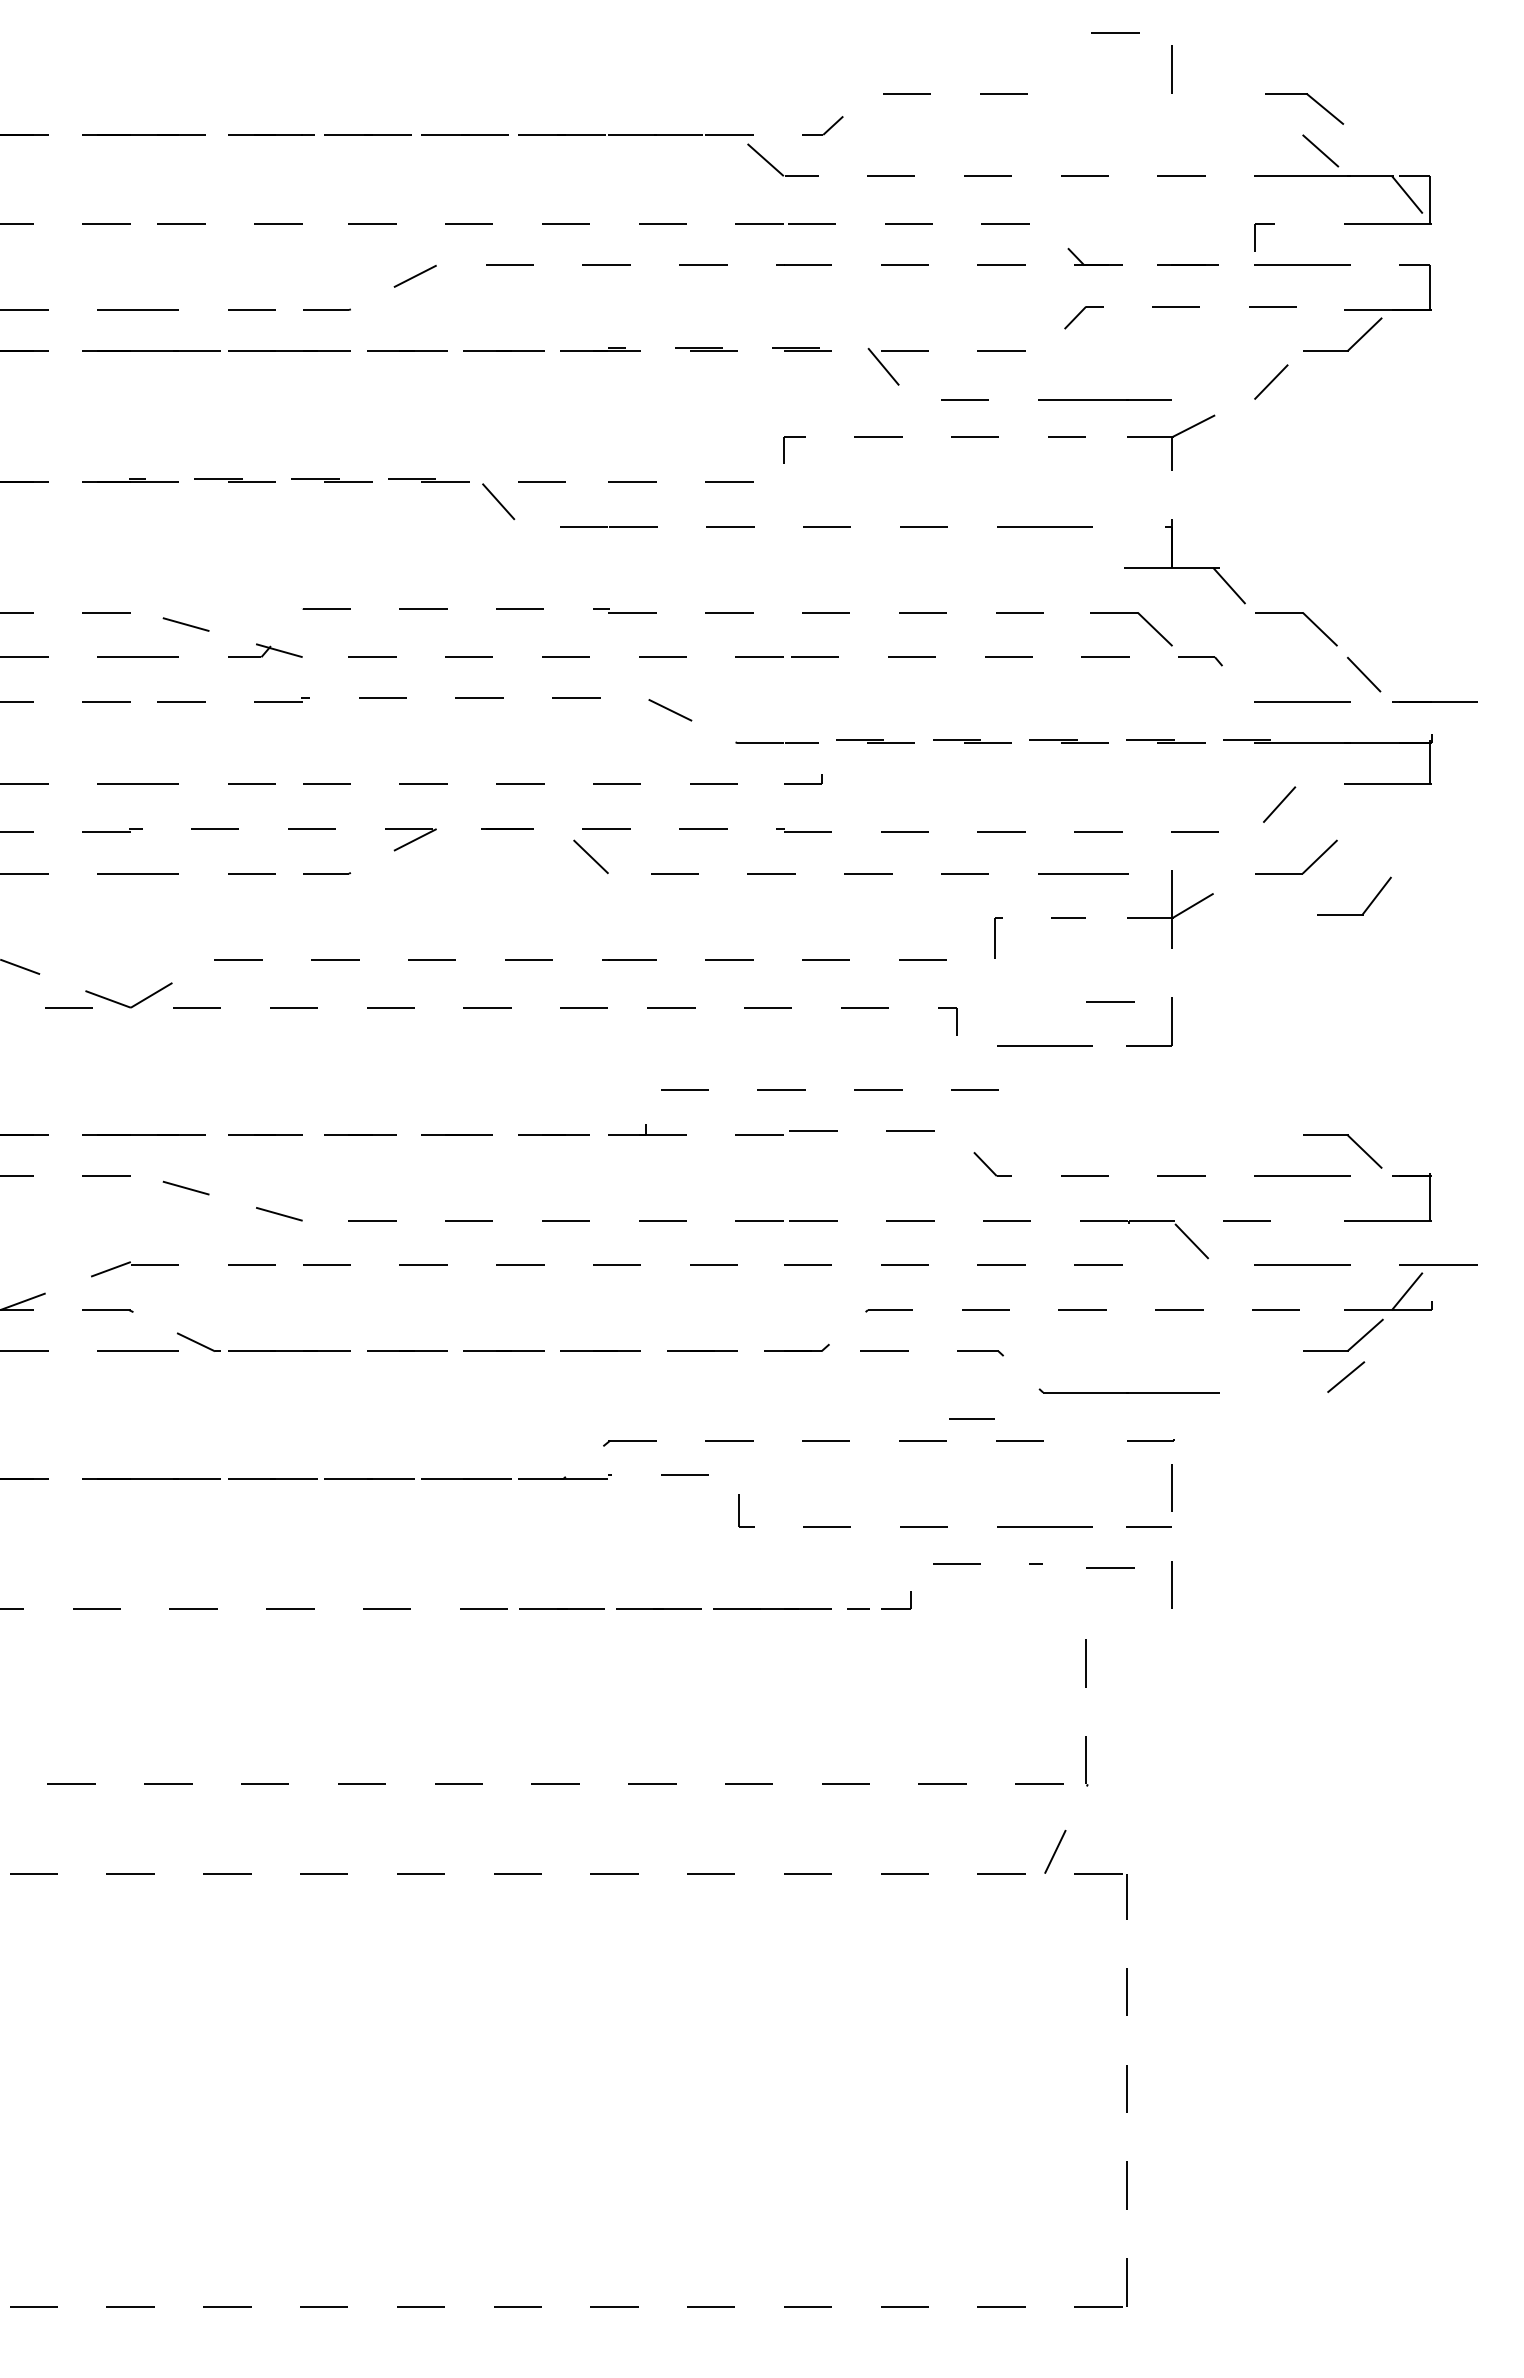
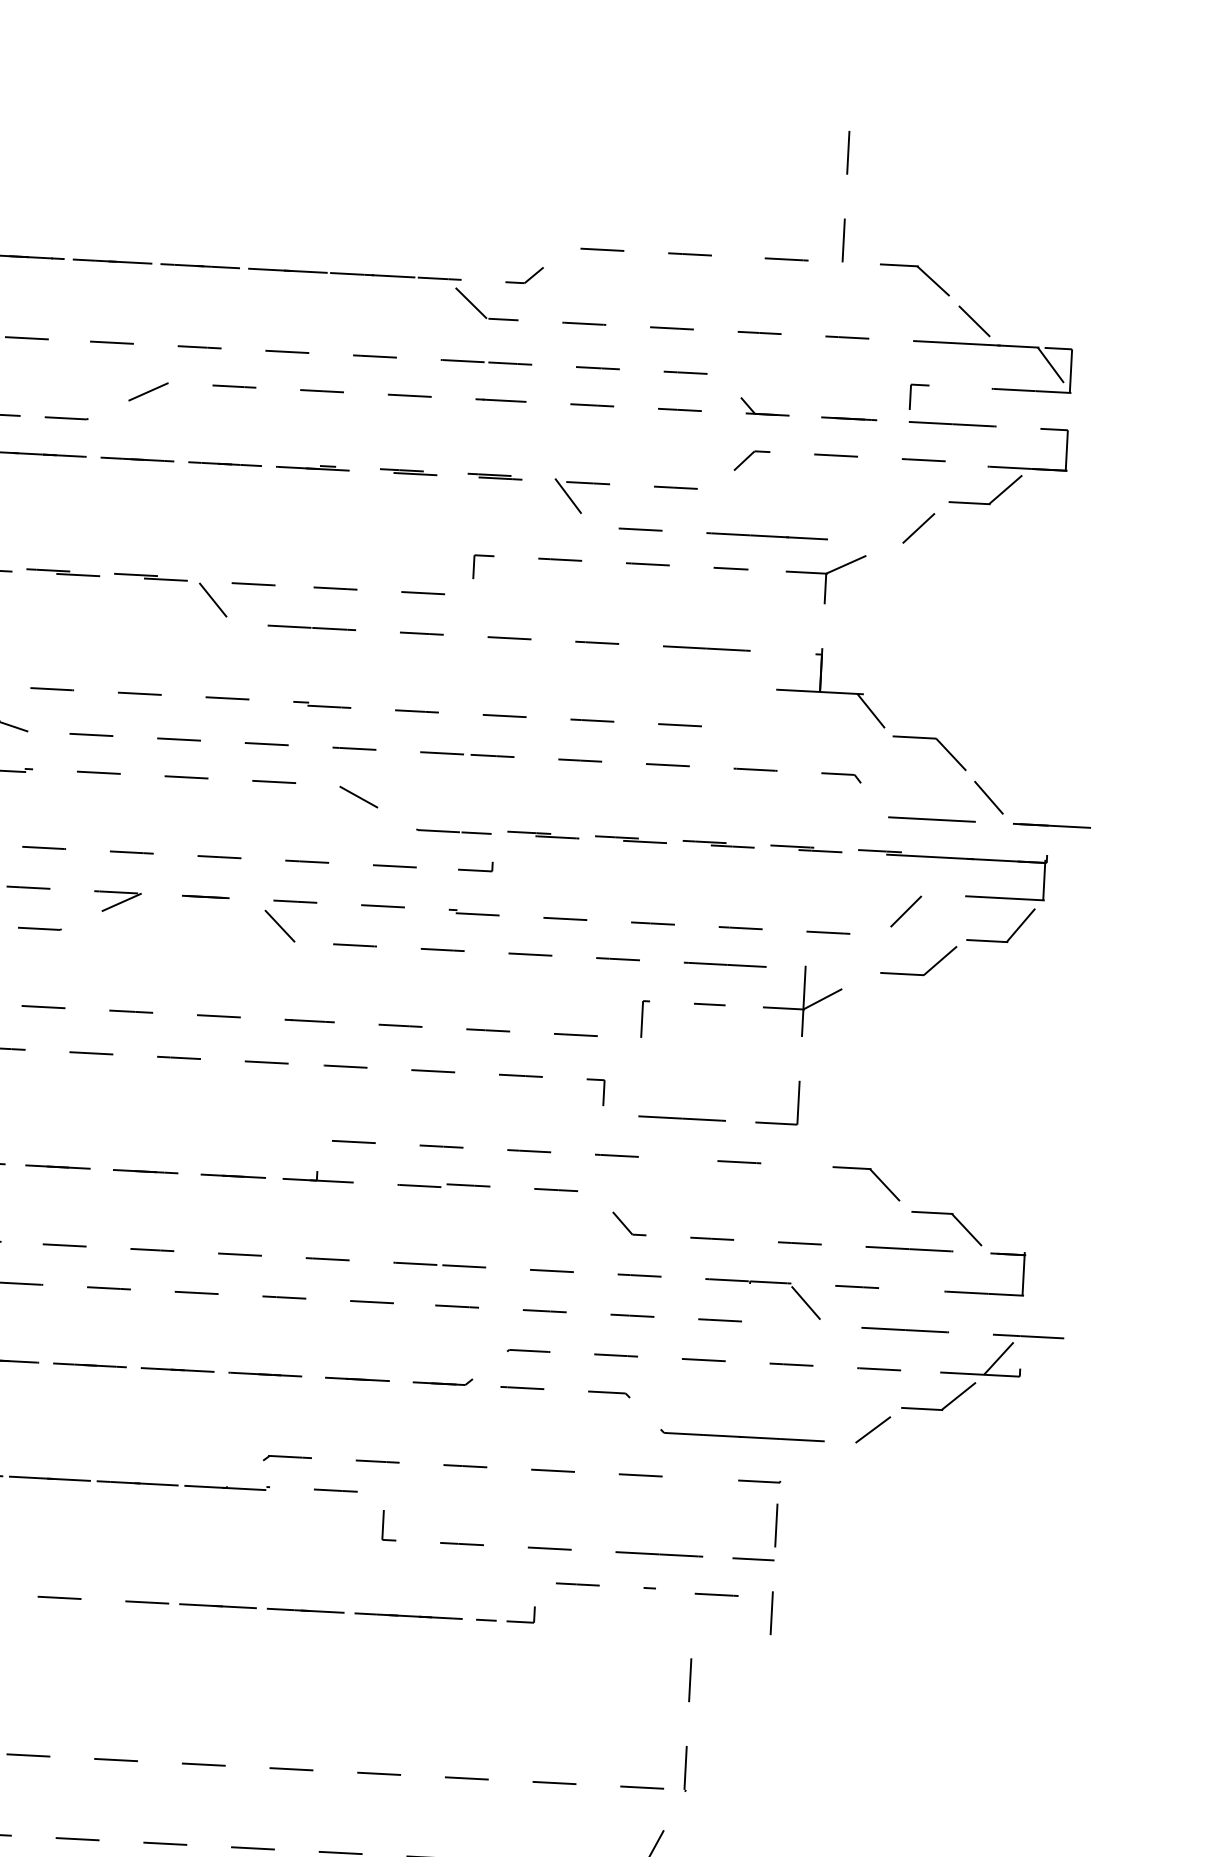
line: (1115, 32) -> (786, 259), moved
part: (1310, 98) -> (920, 270), moved
part: (1142, 618) -> (790, 736), removed
part: (1366, 907) -> (1011, 935), moved
line: (1110, 1001) -> (739, 1161), moved
part: (1260, 1097) -> (875, 1175), added
line: (1346, 1376) -> (873, 1429), moved
line: (971, 1418) -> (597, 1452), removed

